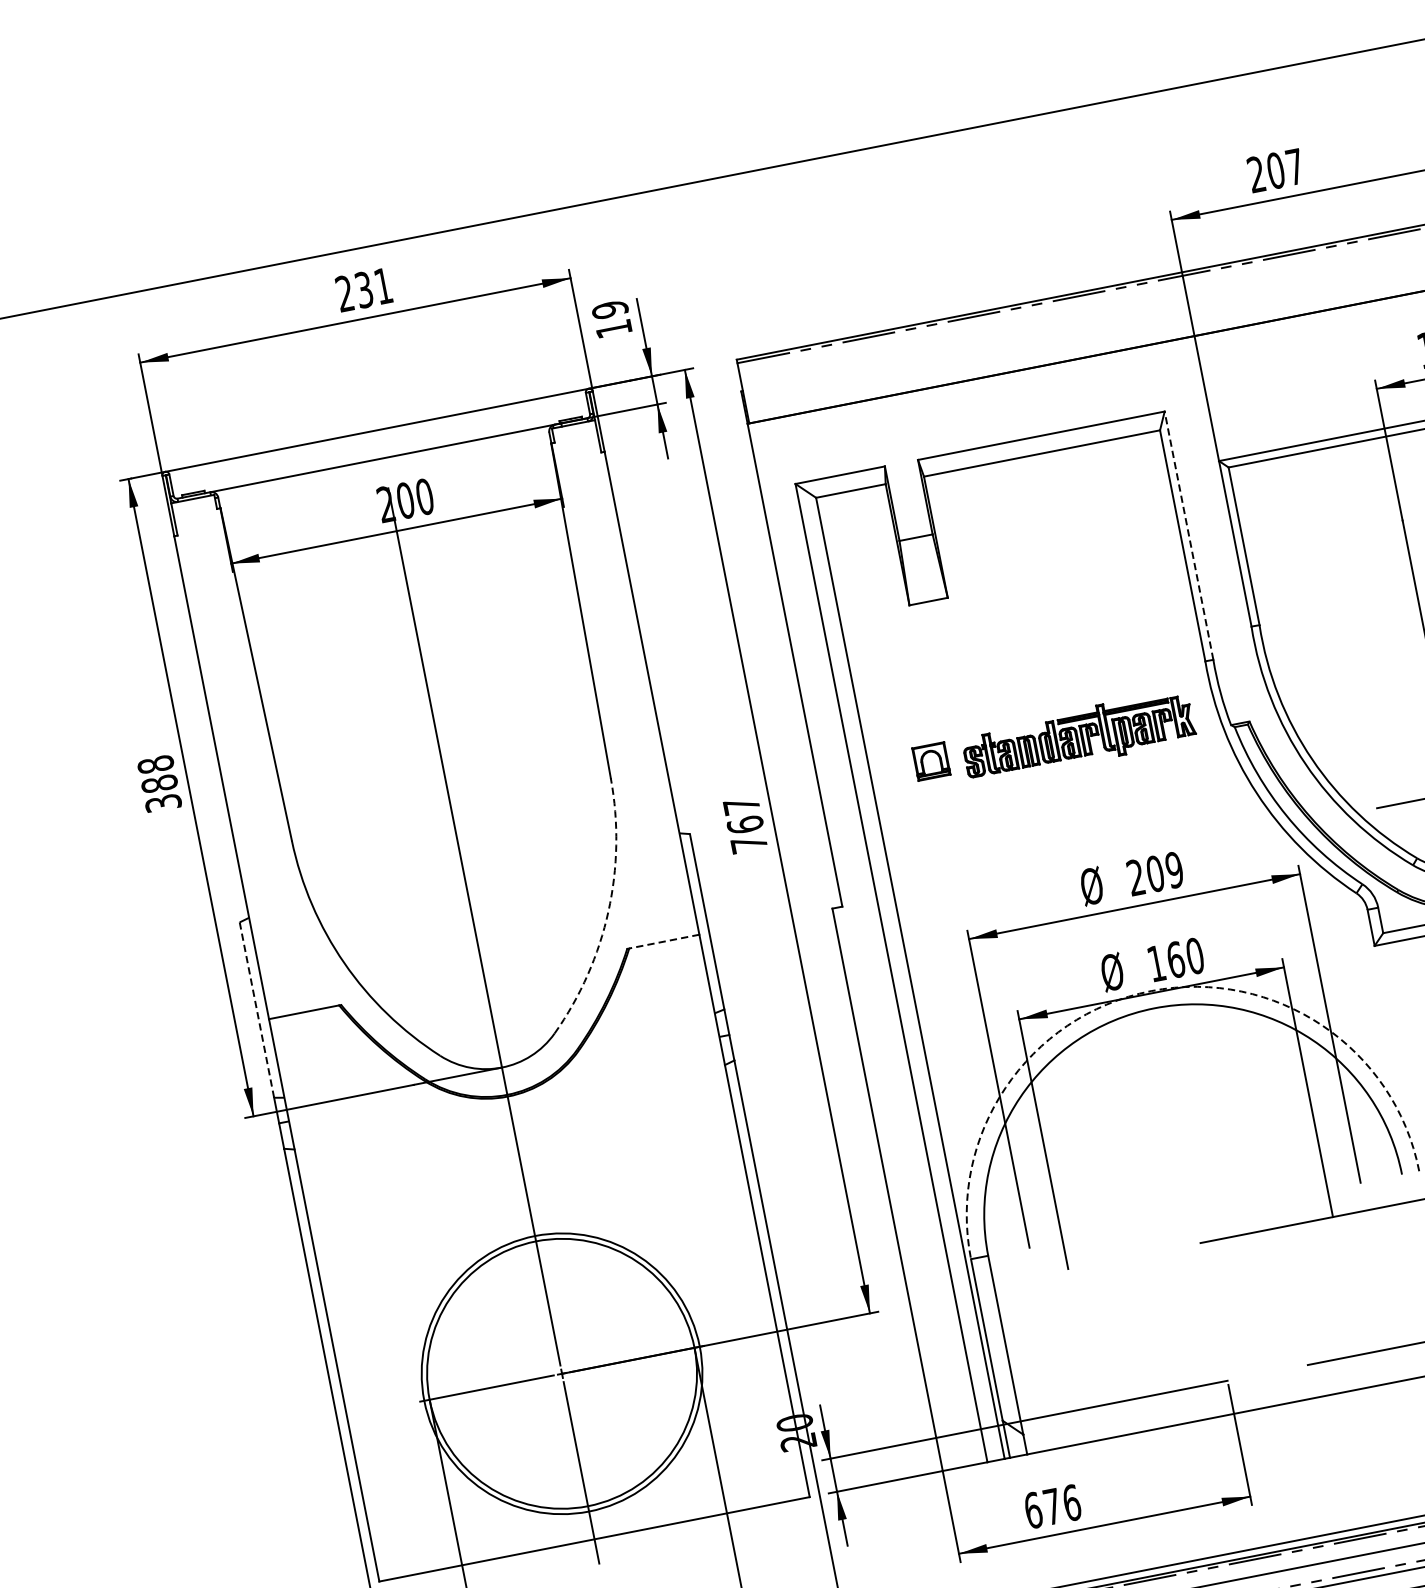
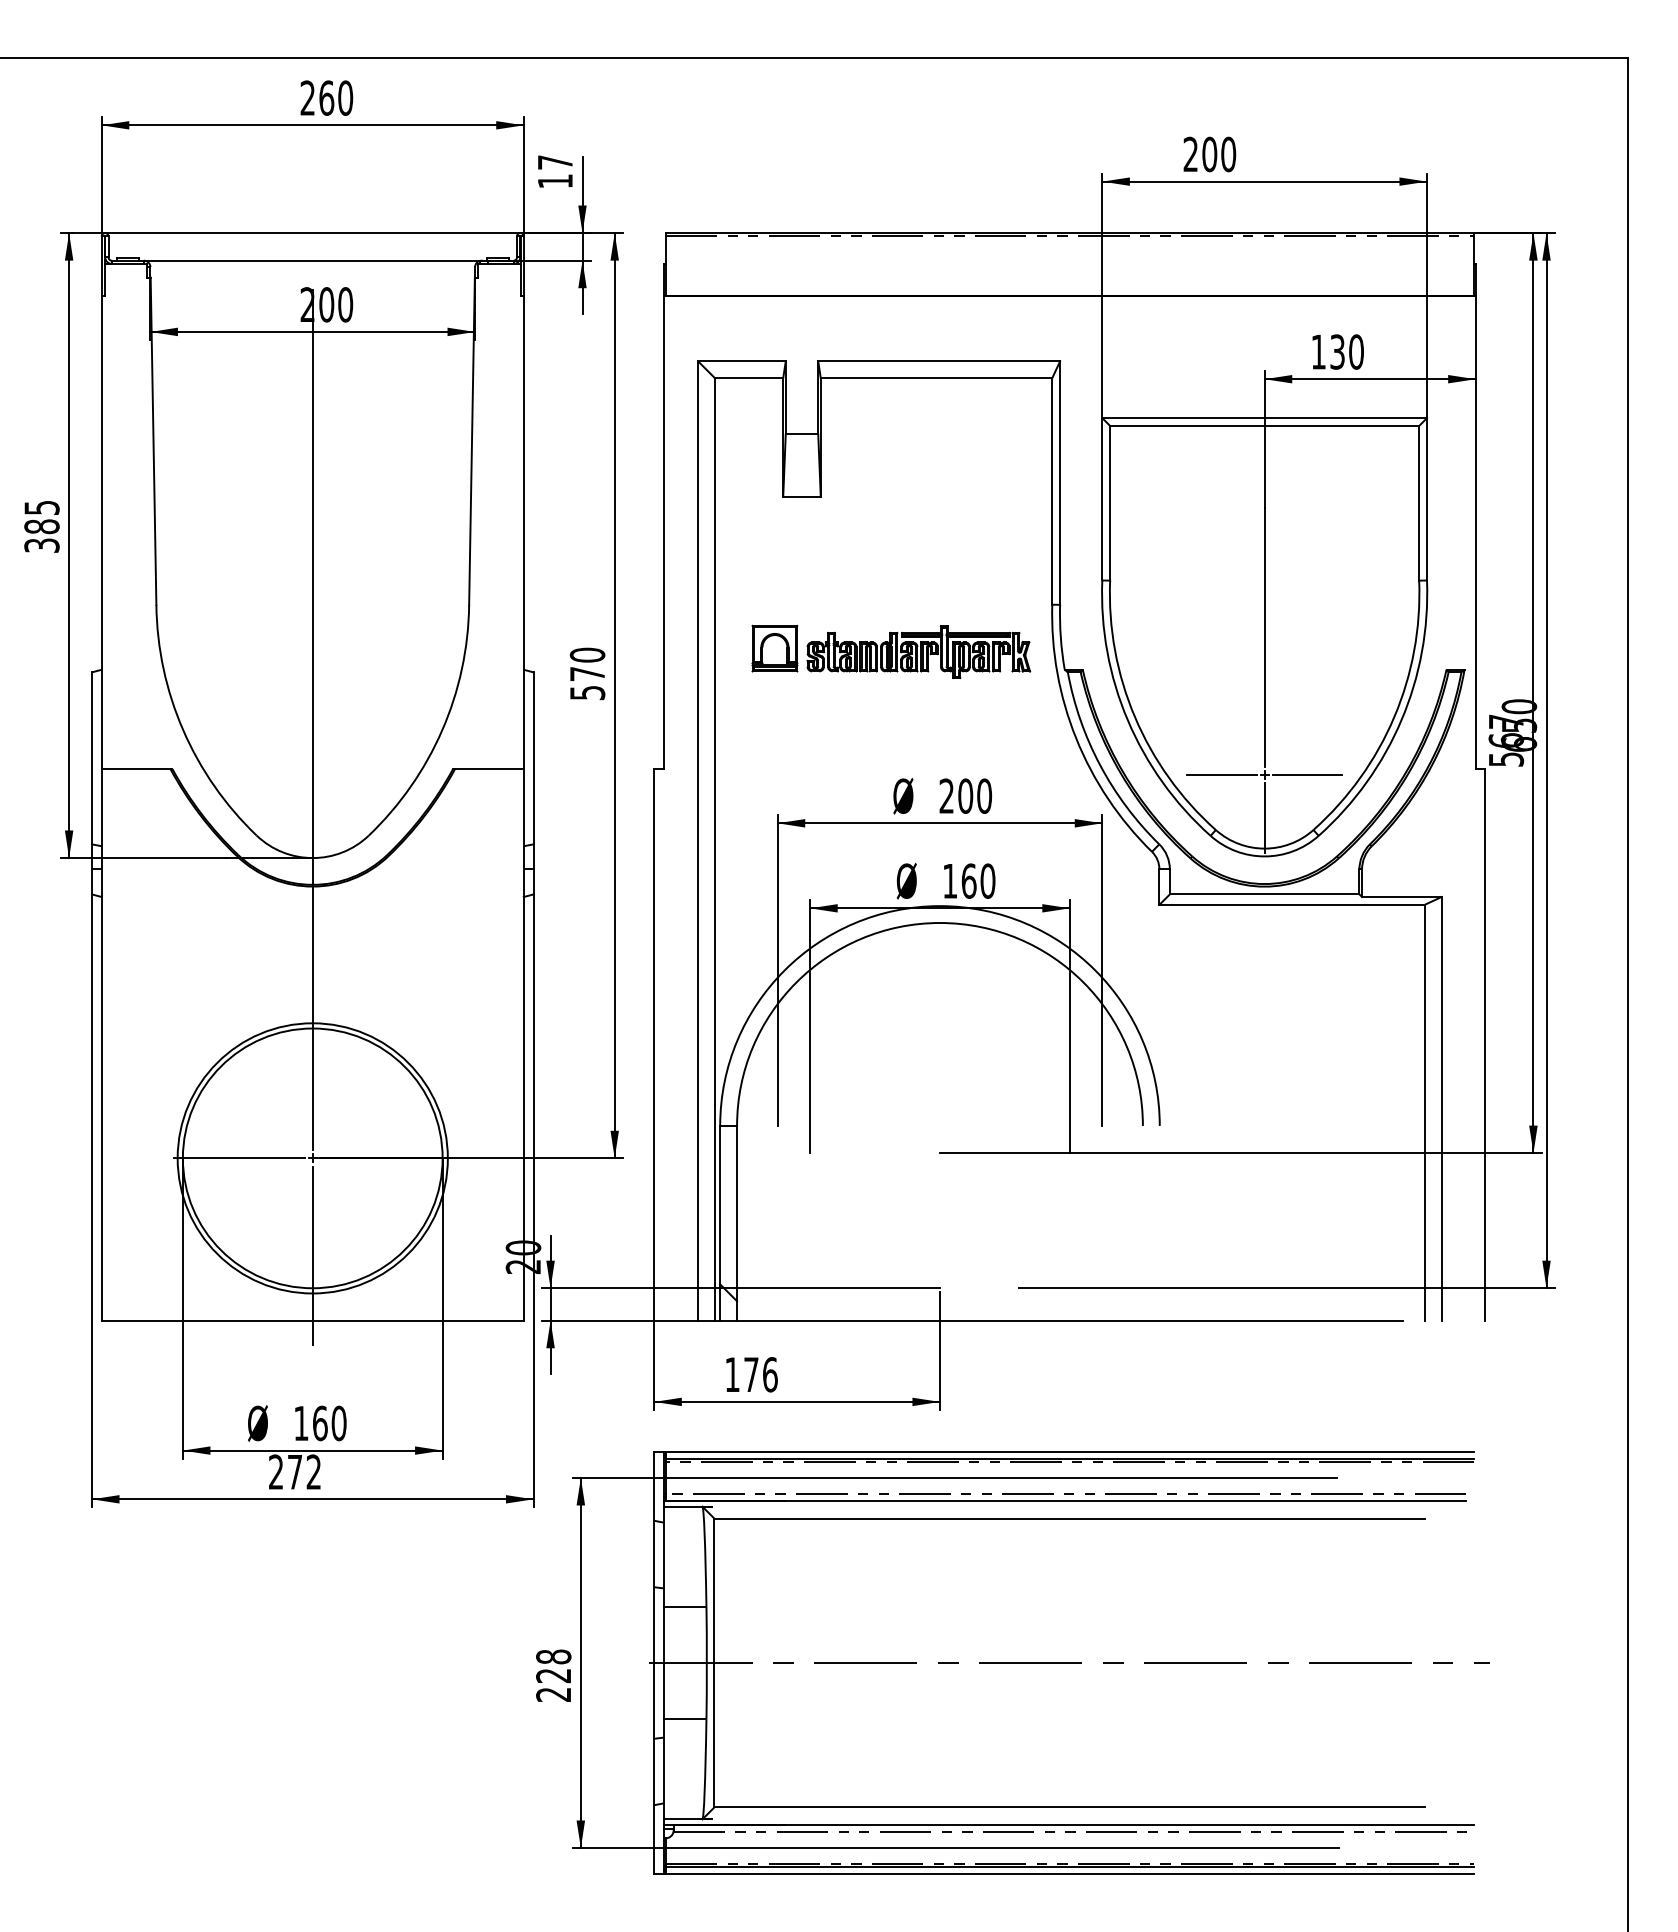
text: (1294, 166) -> (1228, 154), 207 -> 200
text: (374, 287) -> (336, 97), 231 -> 260
text: (610, 309) -> (555, 162), 19 -> 17
line: (1189, 536) -> (1060, 483), dashed -> solid
part: (930, 761) -> (774, 648), size x1.43
text: (155, 764) -> (41, 507), 388 -> 385
text: (745, 824) -> (587, 673), 767 -> 570
text: (1174, 869) -> (984, 795), 209 -> 200
arc: (608, 911) -> (442, 730), dashed -> solid
line: (663, 942) -> (488, 769), dashed -> solid
arc: (1150, 991) -> (939, 906), dashed -> solid
line: (257, 1010) -> (92, 758), dashed -> solid
text: (1033, 1510) -> (732, 1374), 676 -> 176

